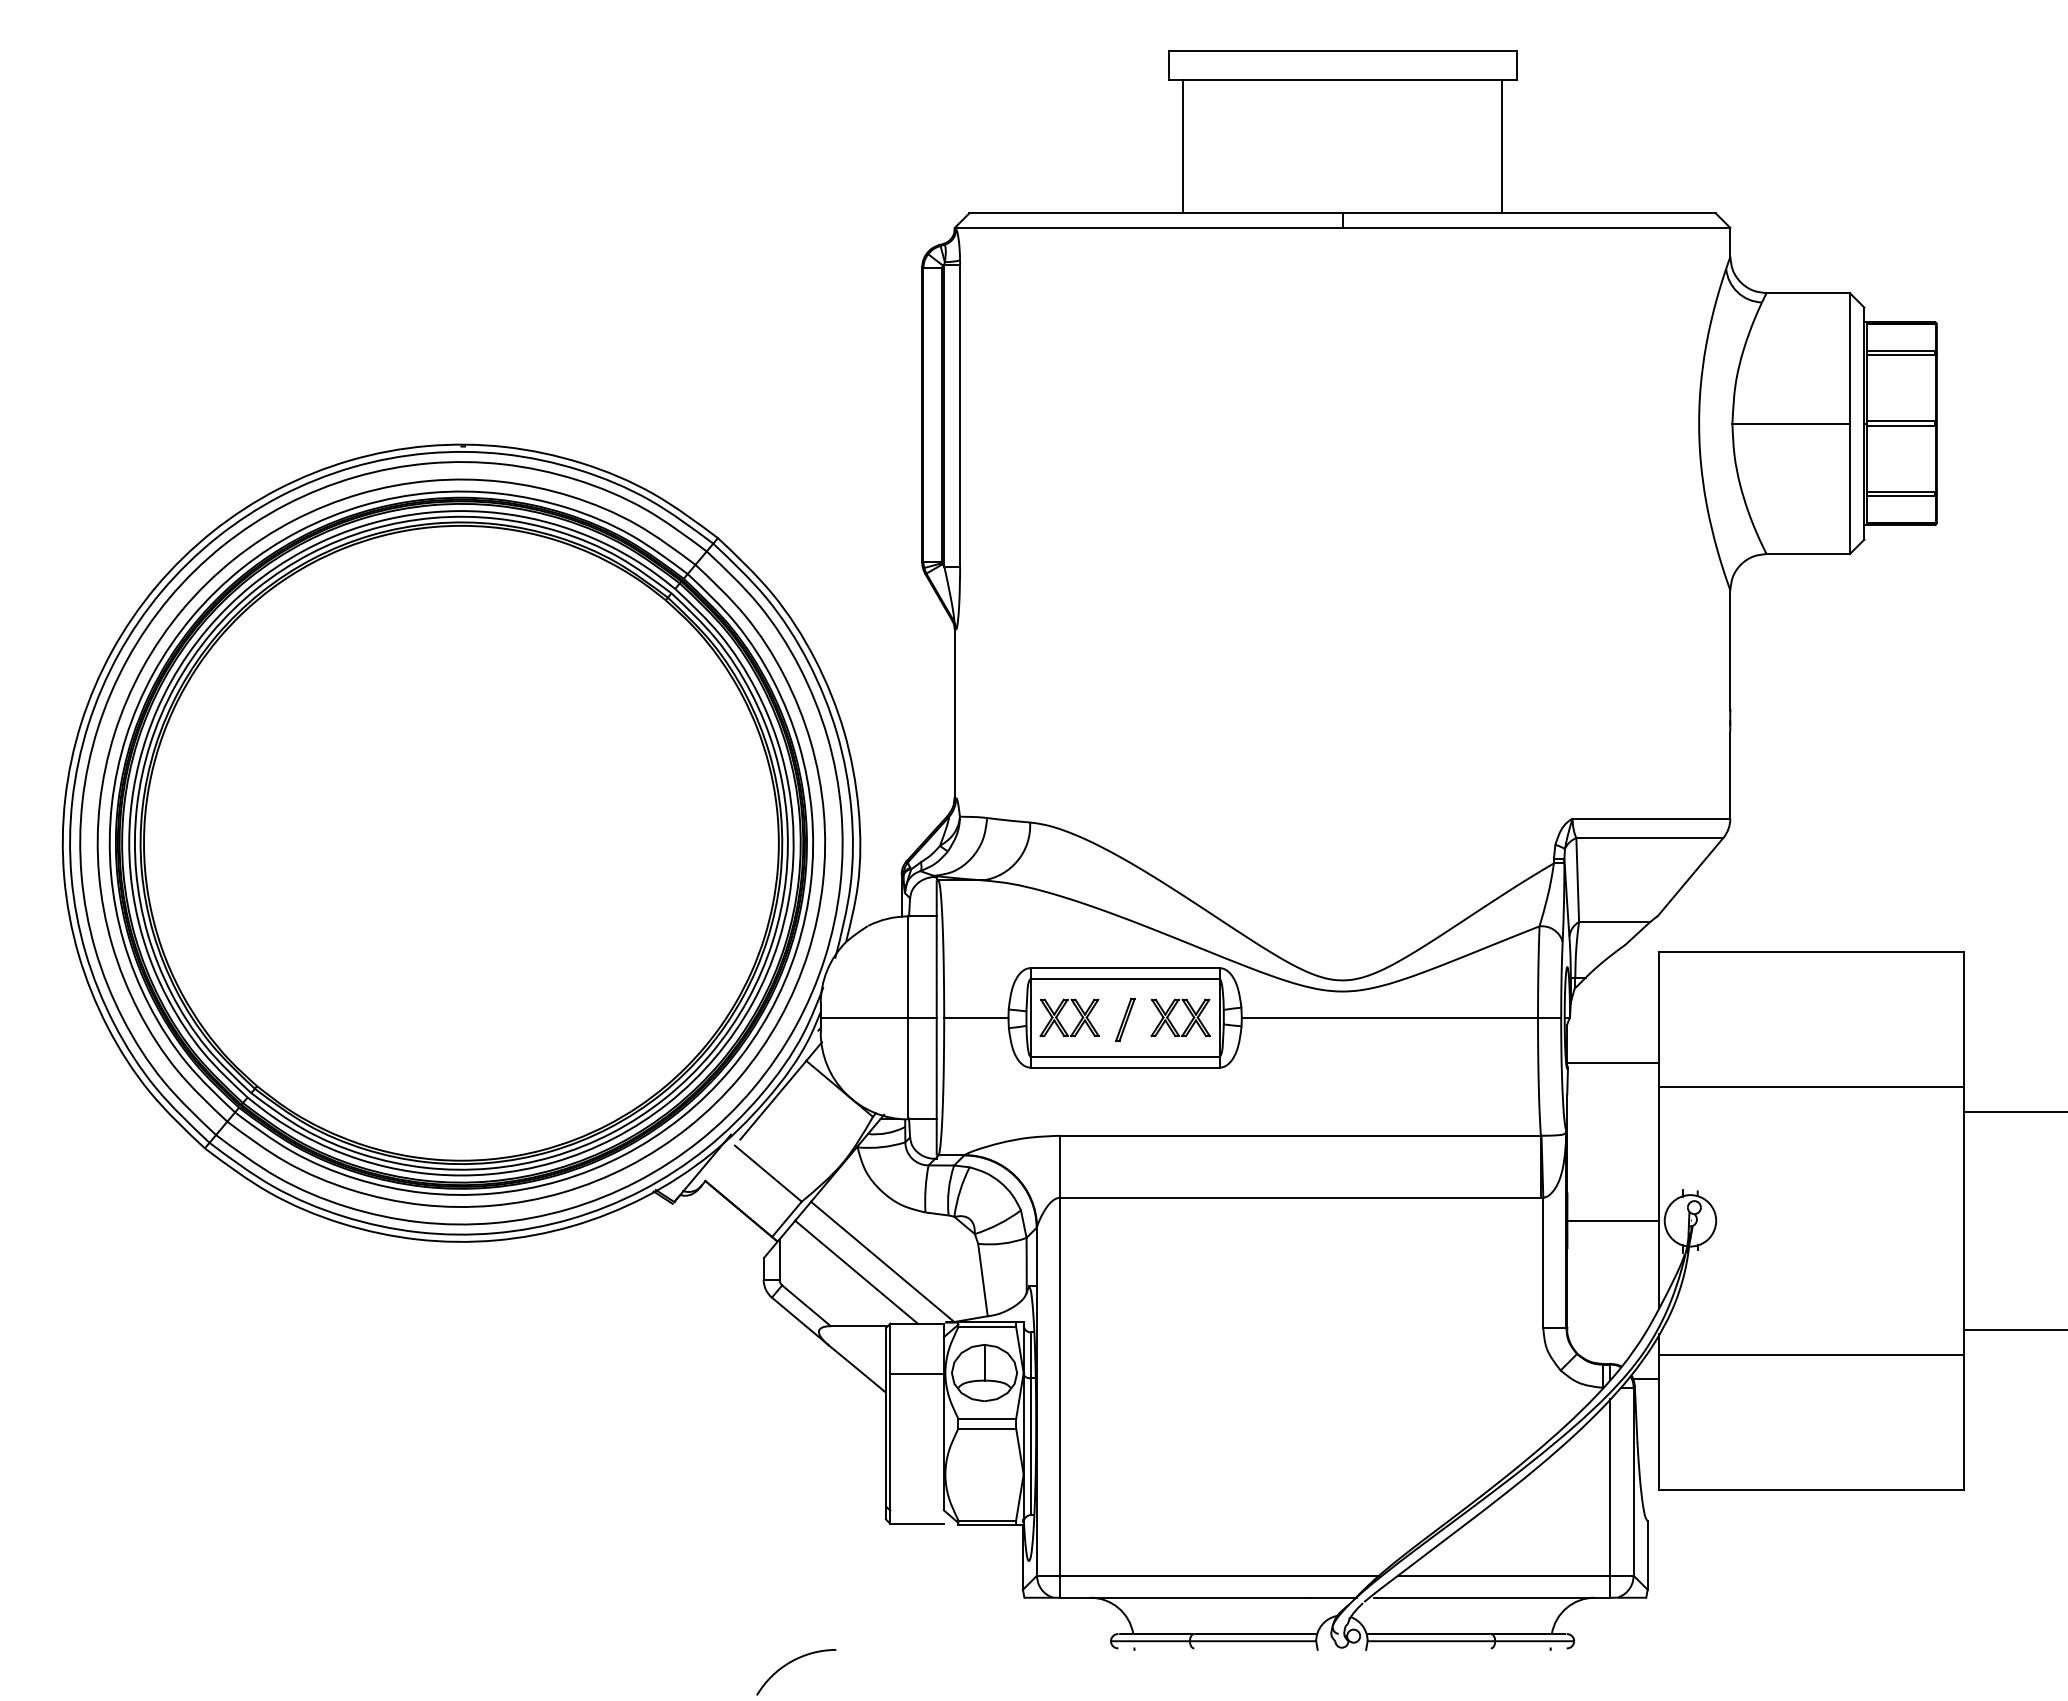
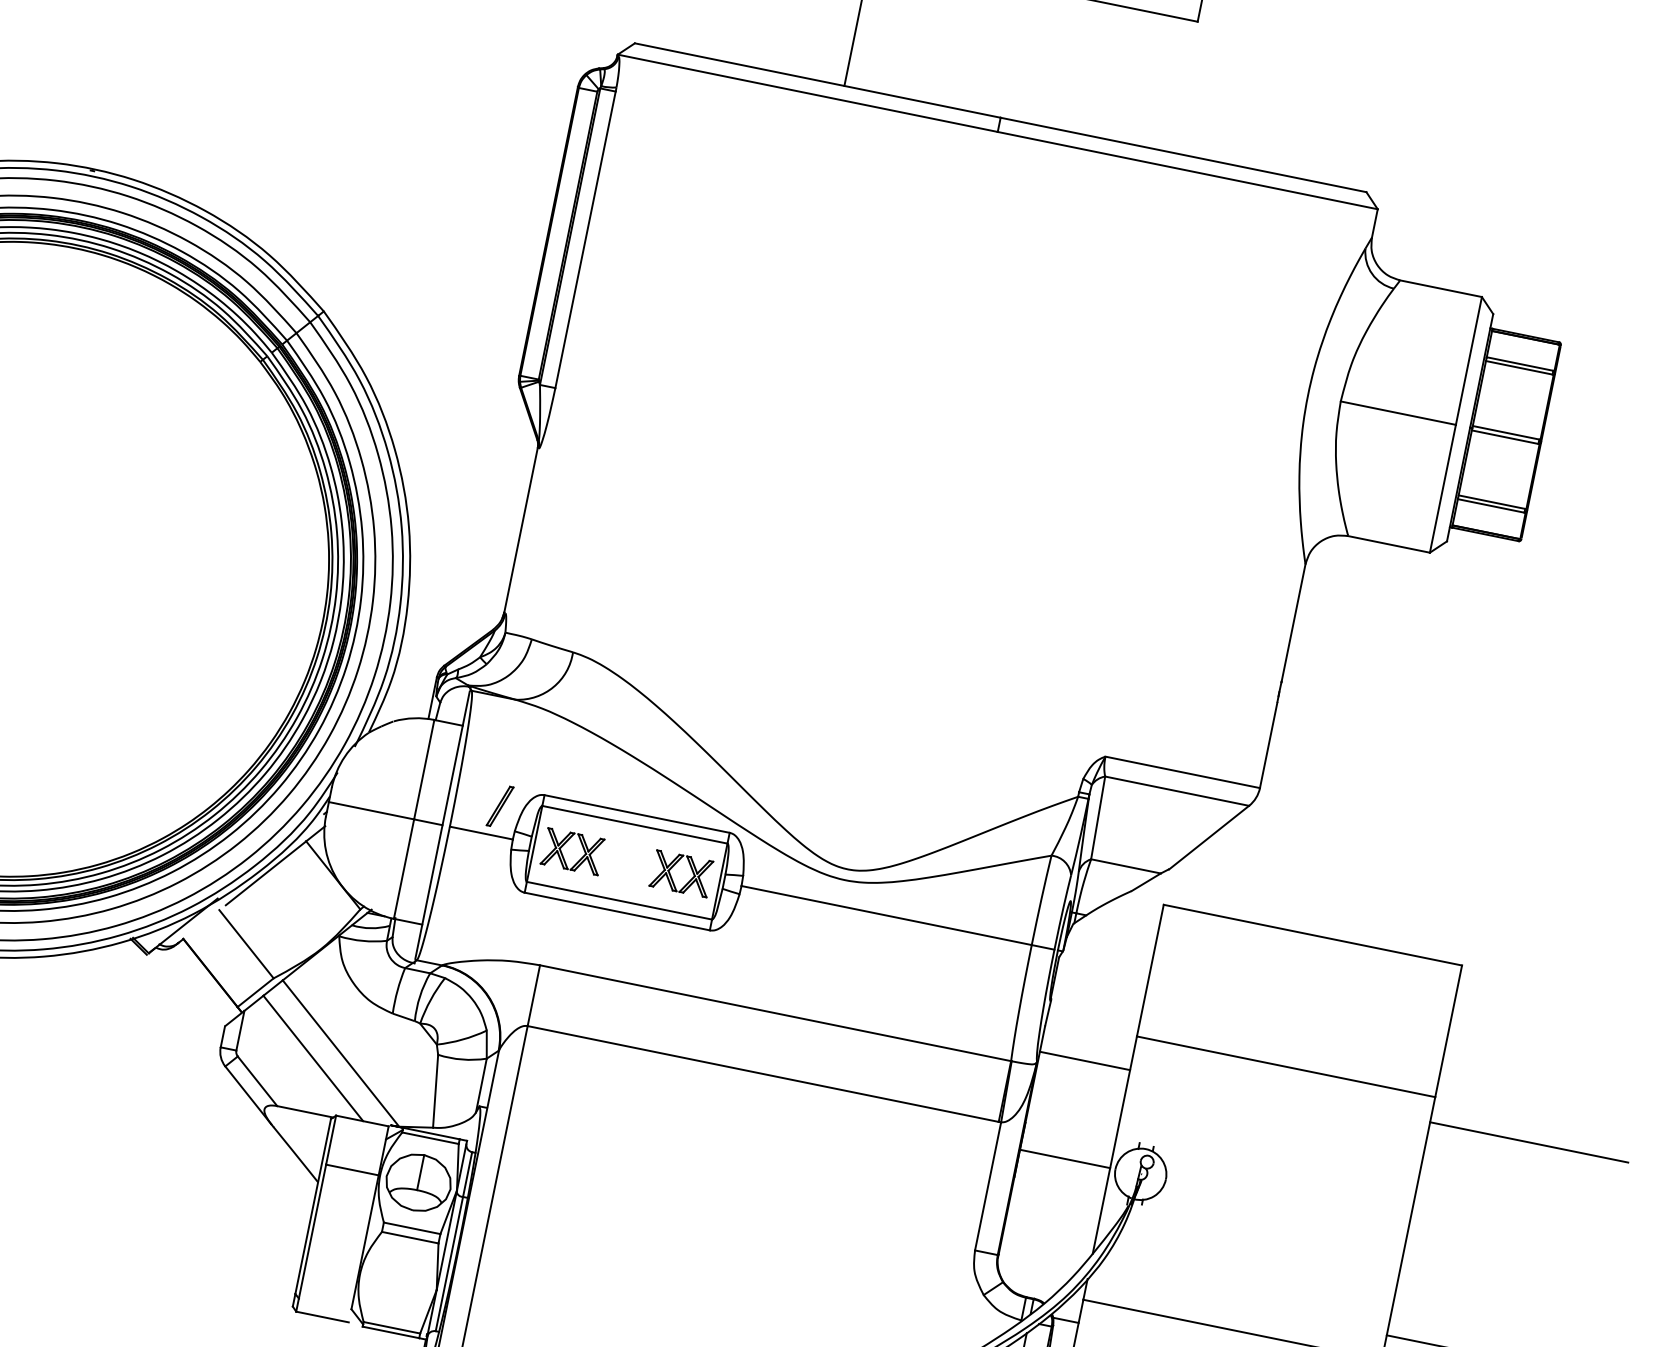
line: (1502, 146) -> (1170, 84), removed
part: (1125, 1019) -> (500, 805), moved
line: (1613, 1062) -> (1085, 1060), moved

